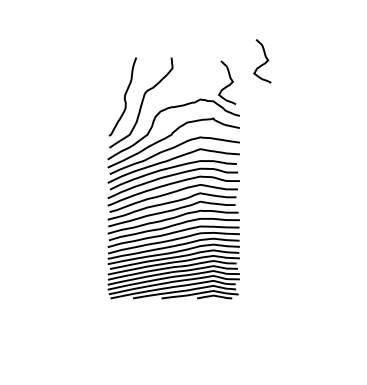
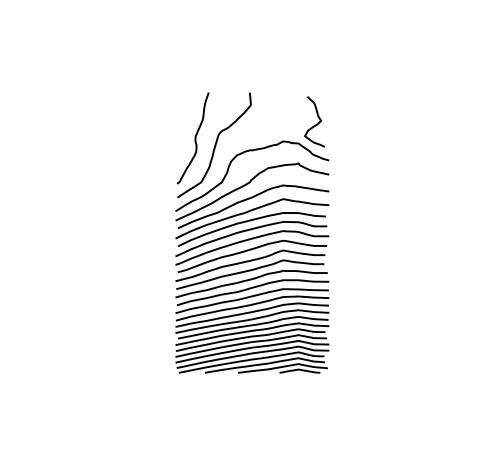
curve: (263, 63) -> (356, 99), removed

